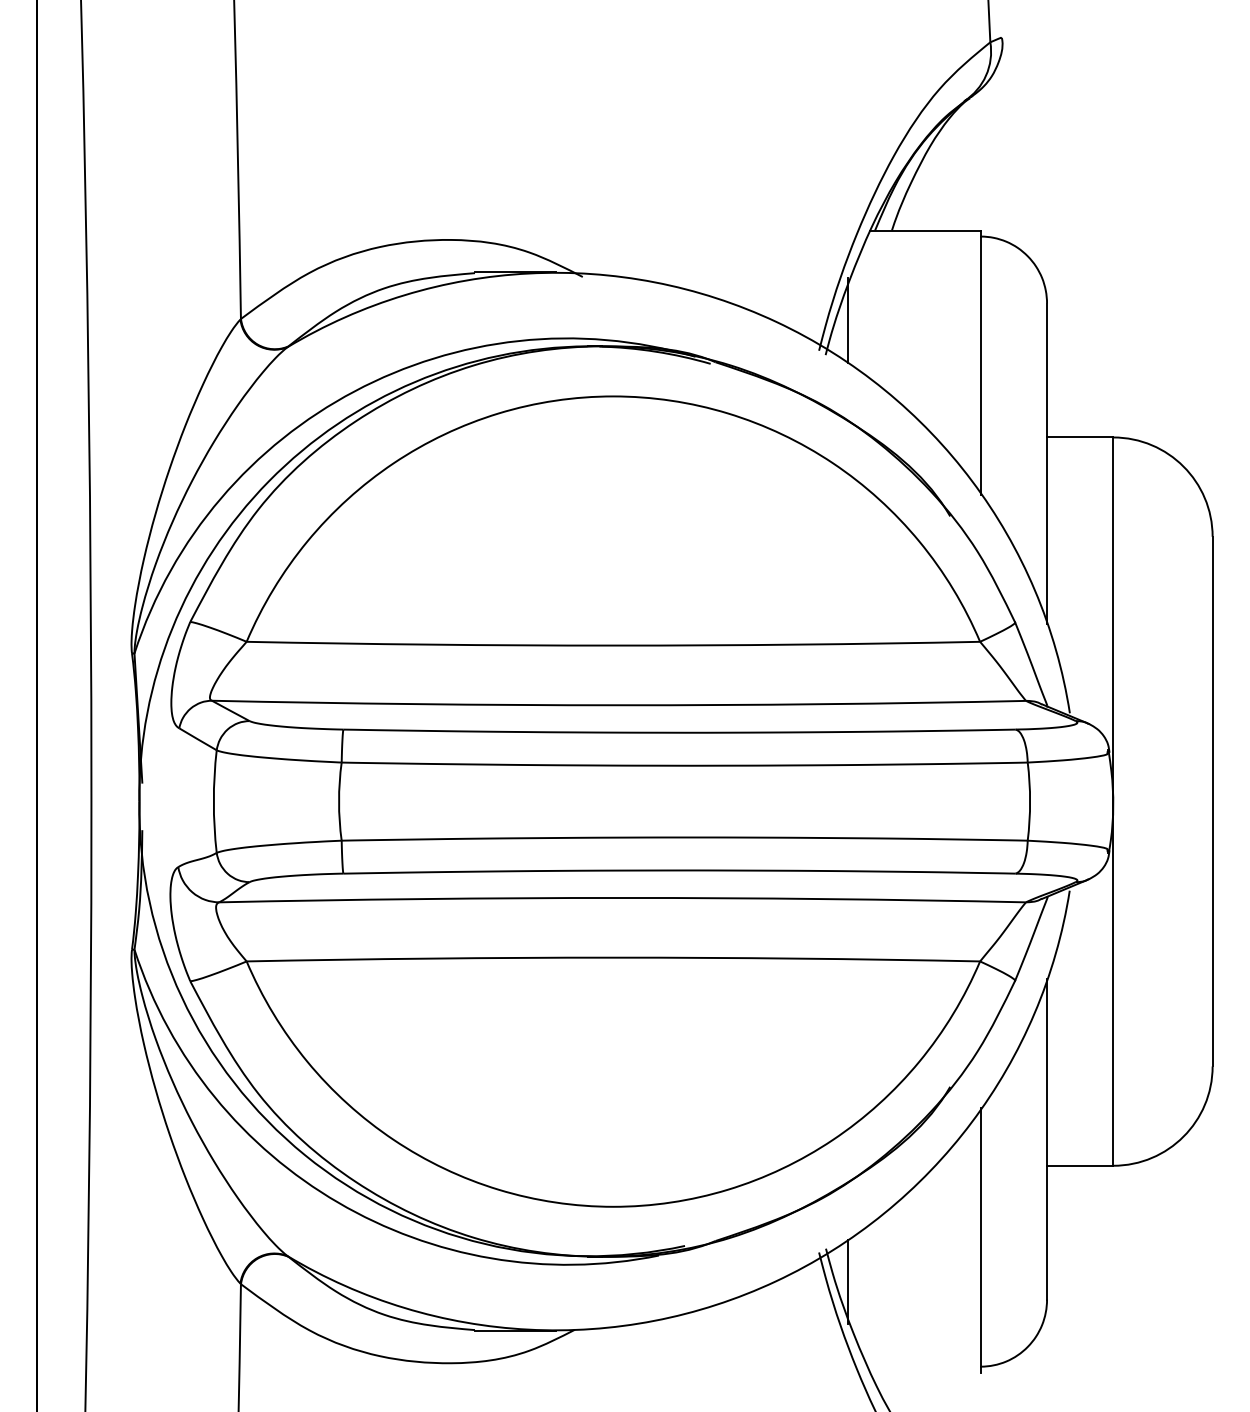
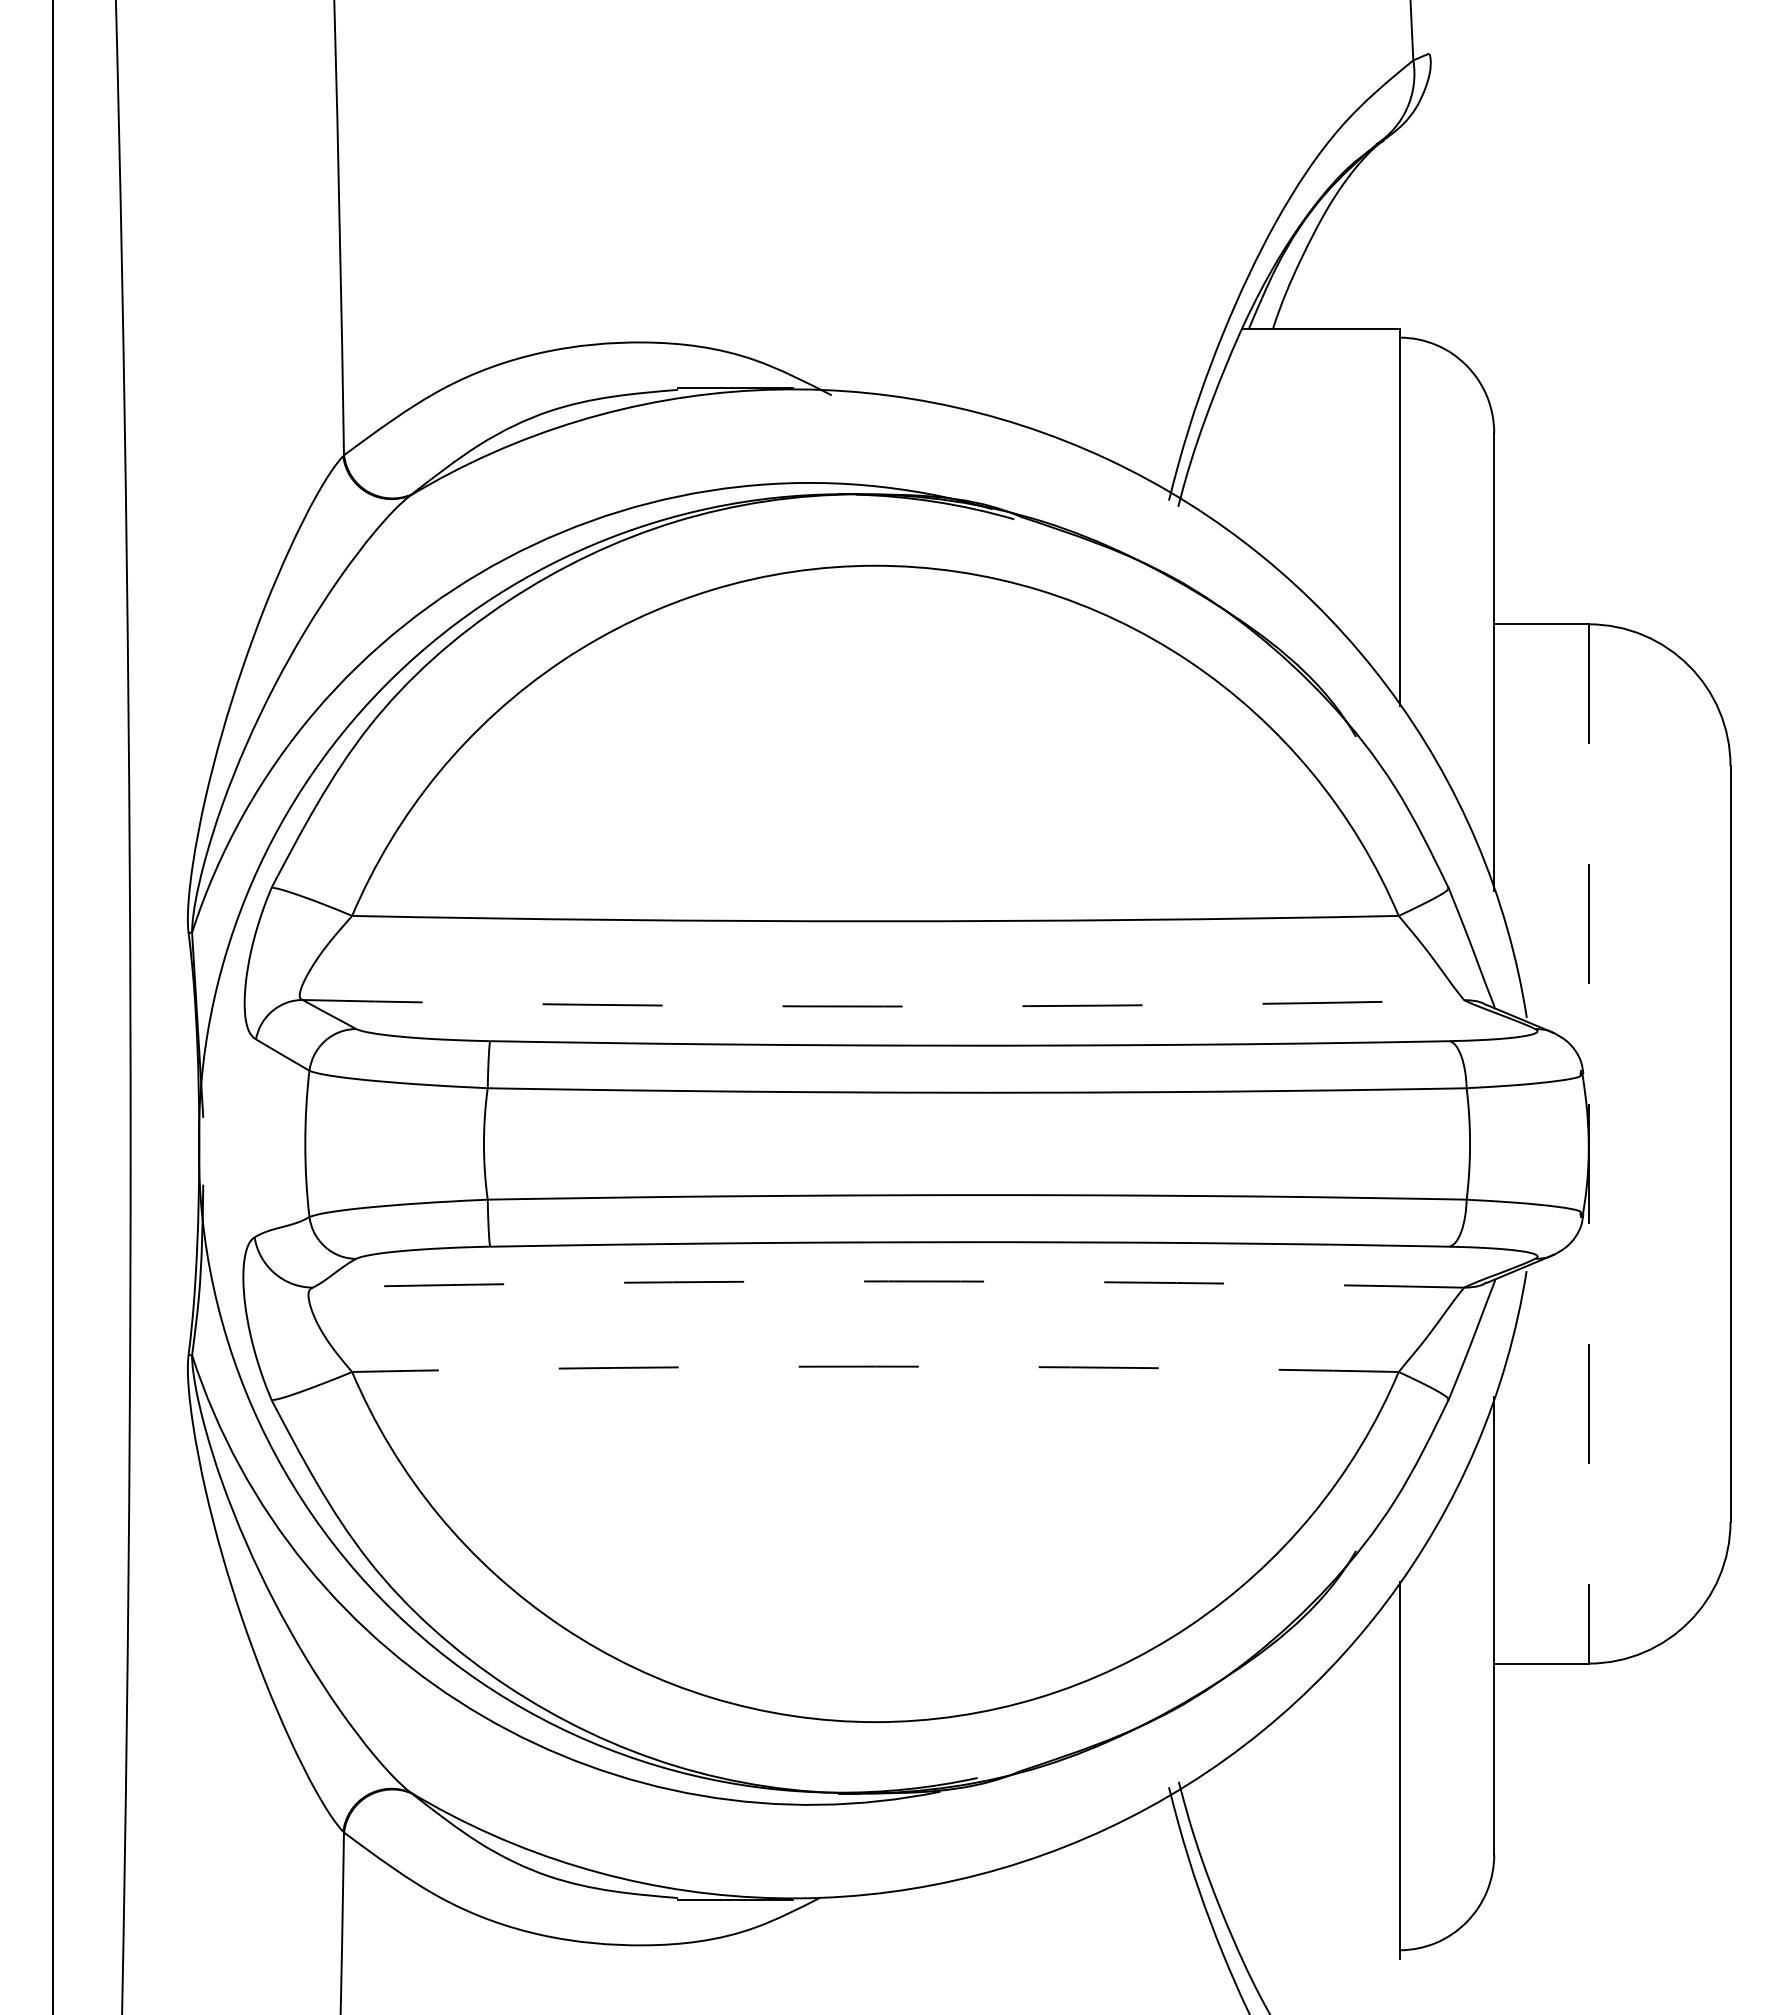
line: (848, 320) -> (1210, 457), removed
arc: (619, 705) -> (883, 1006), solid -> dashed
line: (1113, 801) -> (1588, 1143), solid -> dashed
arc: (622, 898) -> (888, 1281), solid -> dashed
arc: (613, 957) -> (875, 1366), solid -> dashed
line: (848, 1282) -> (1210, 1829), removed

